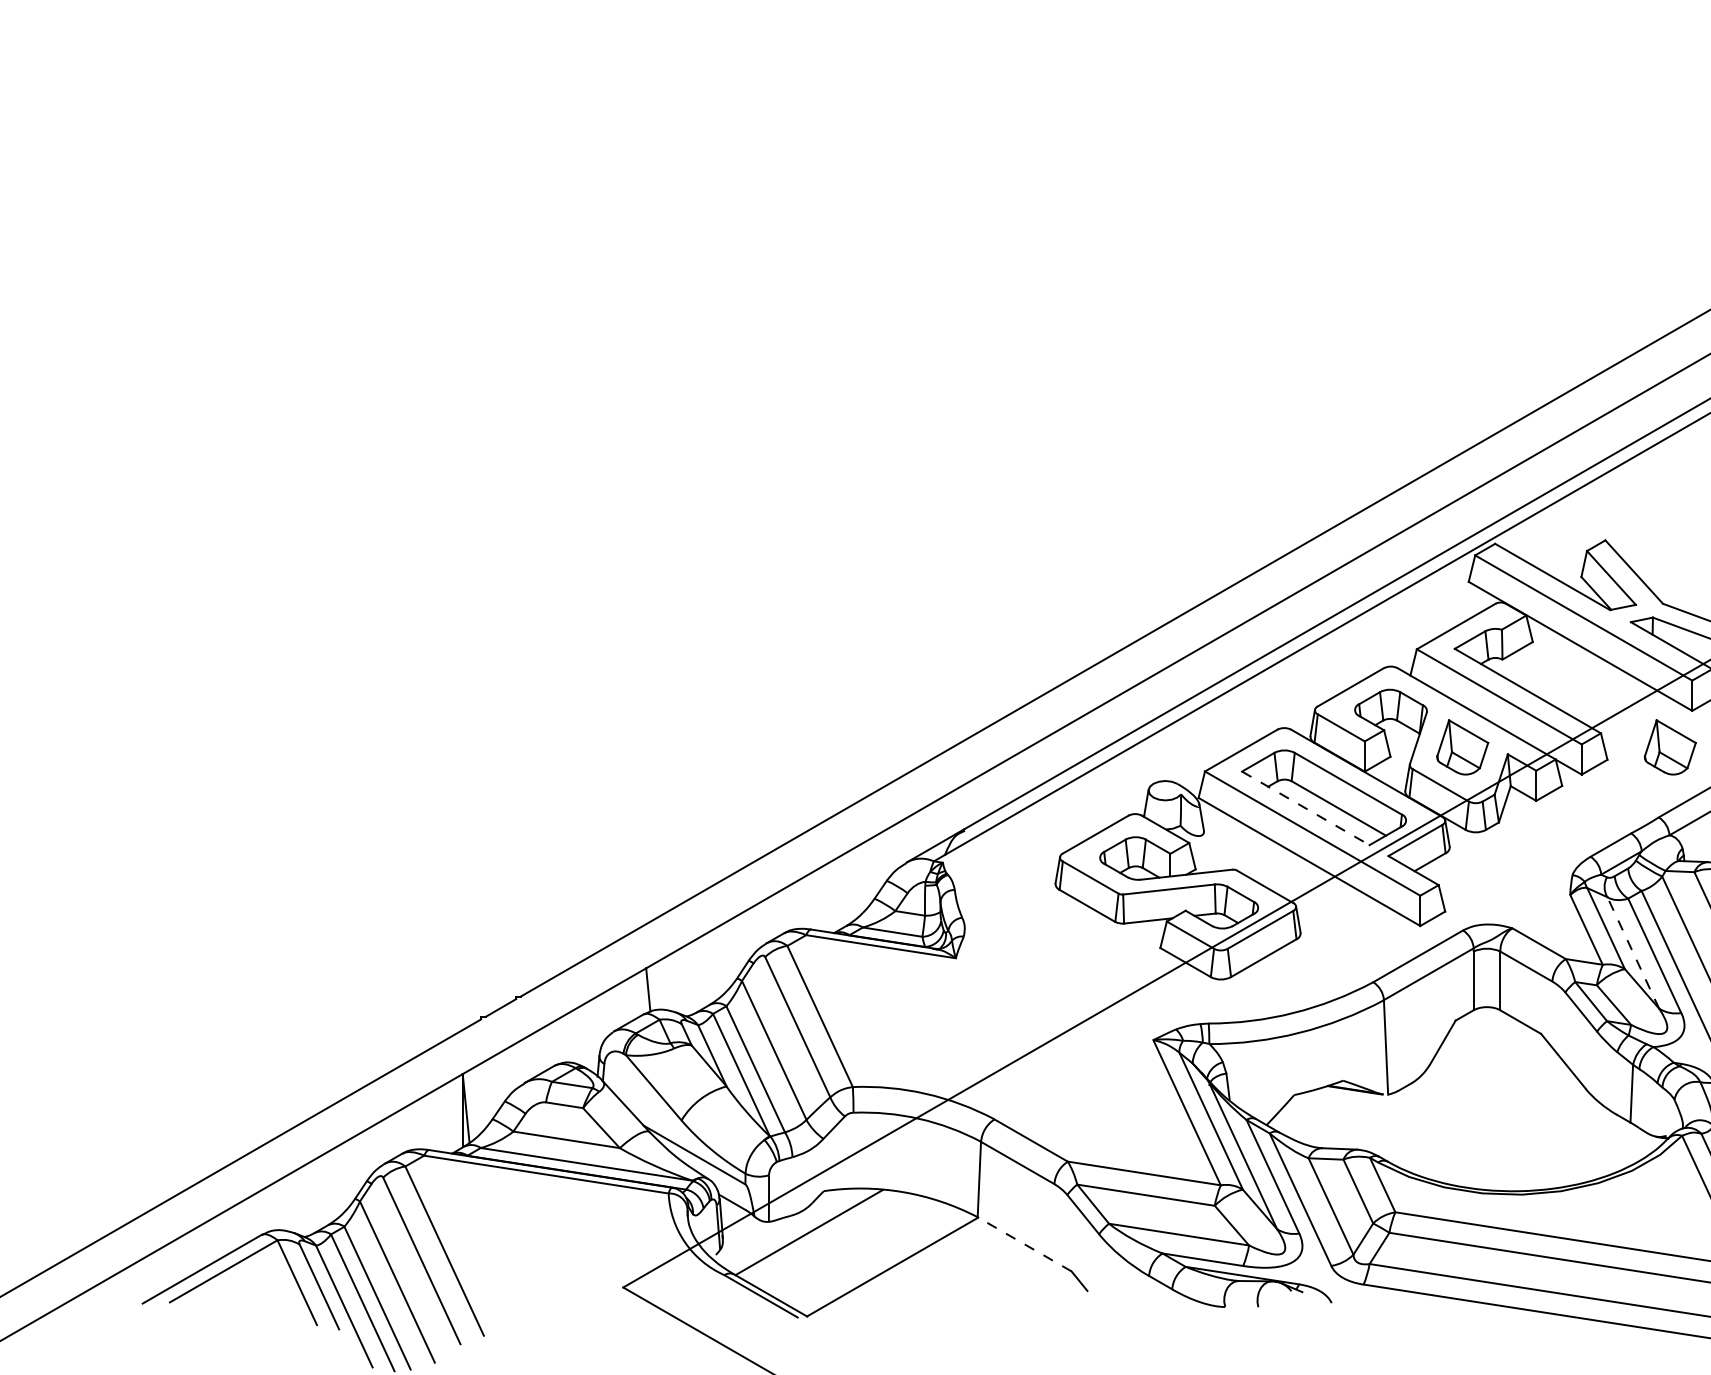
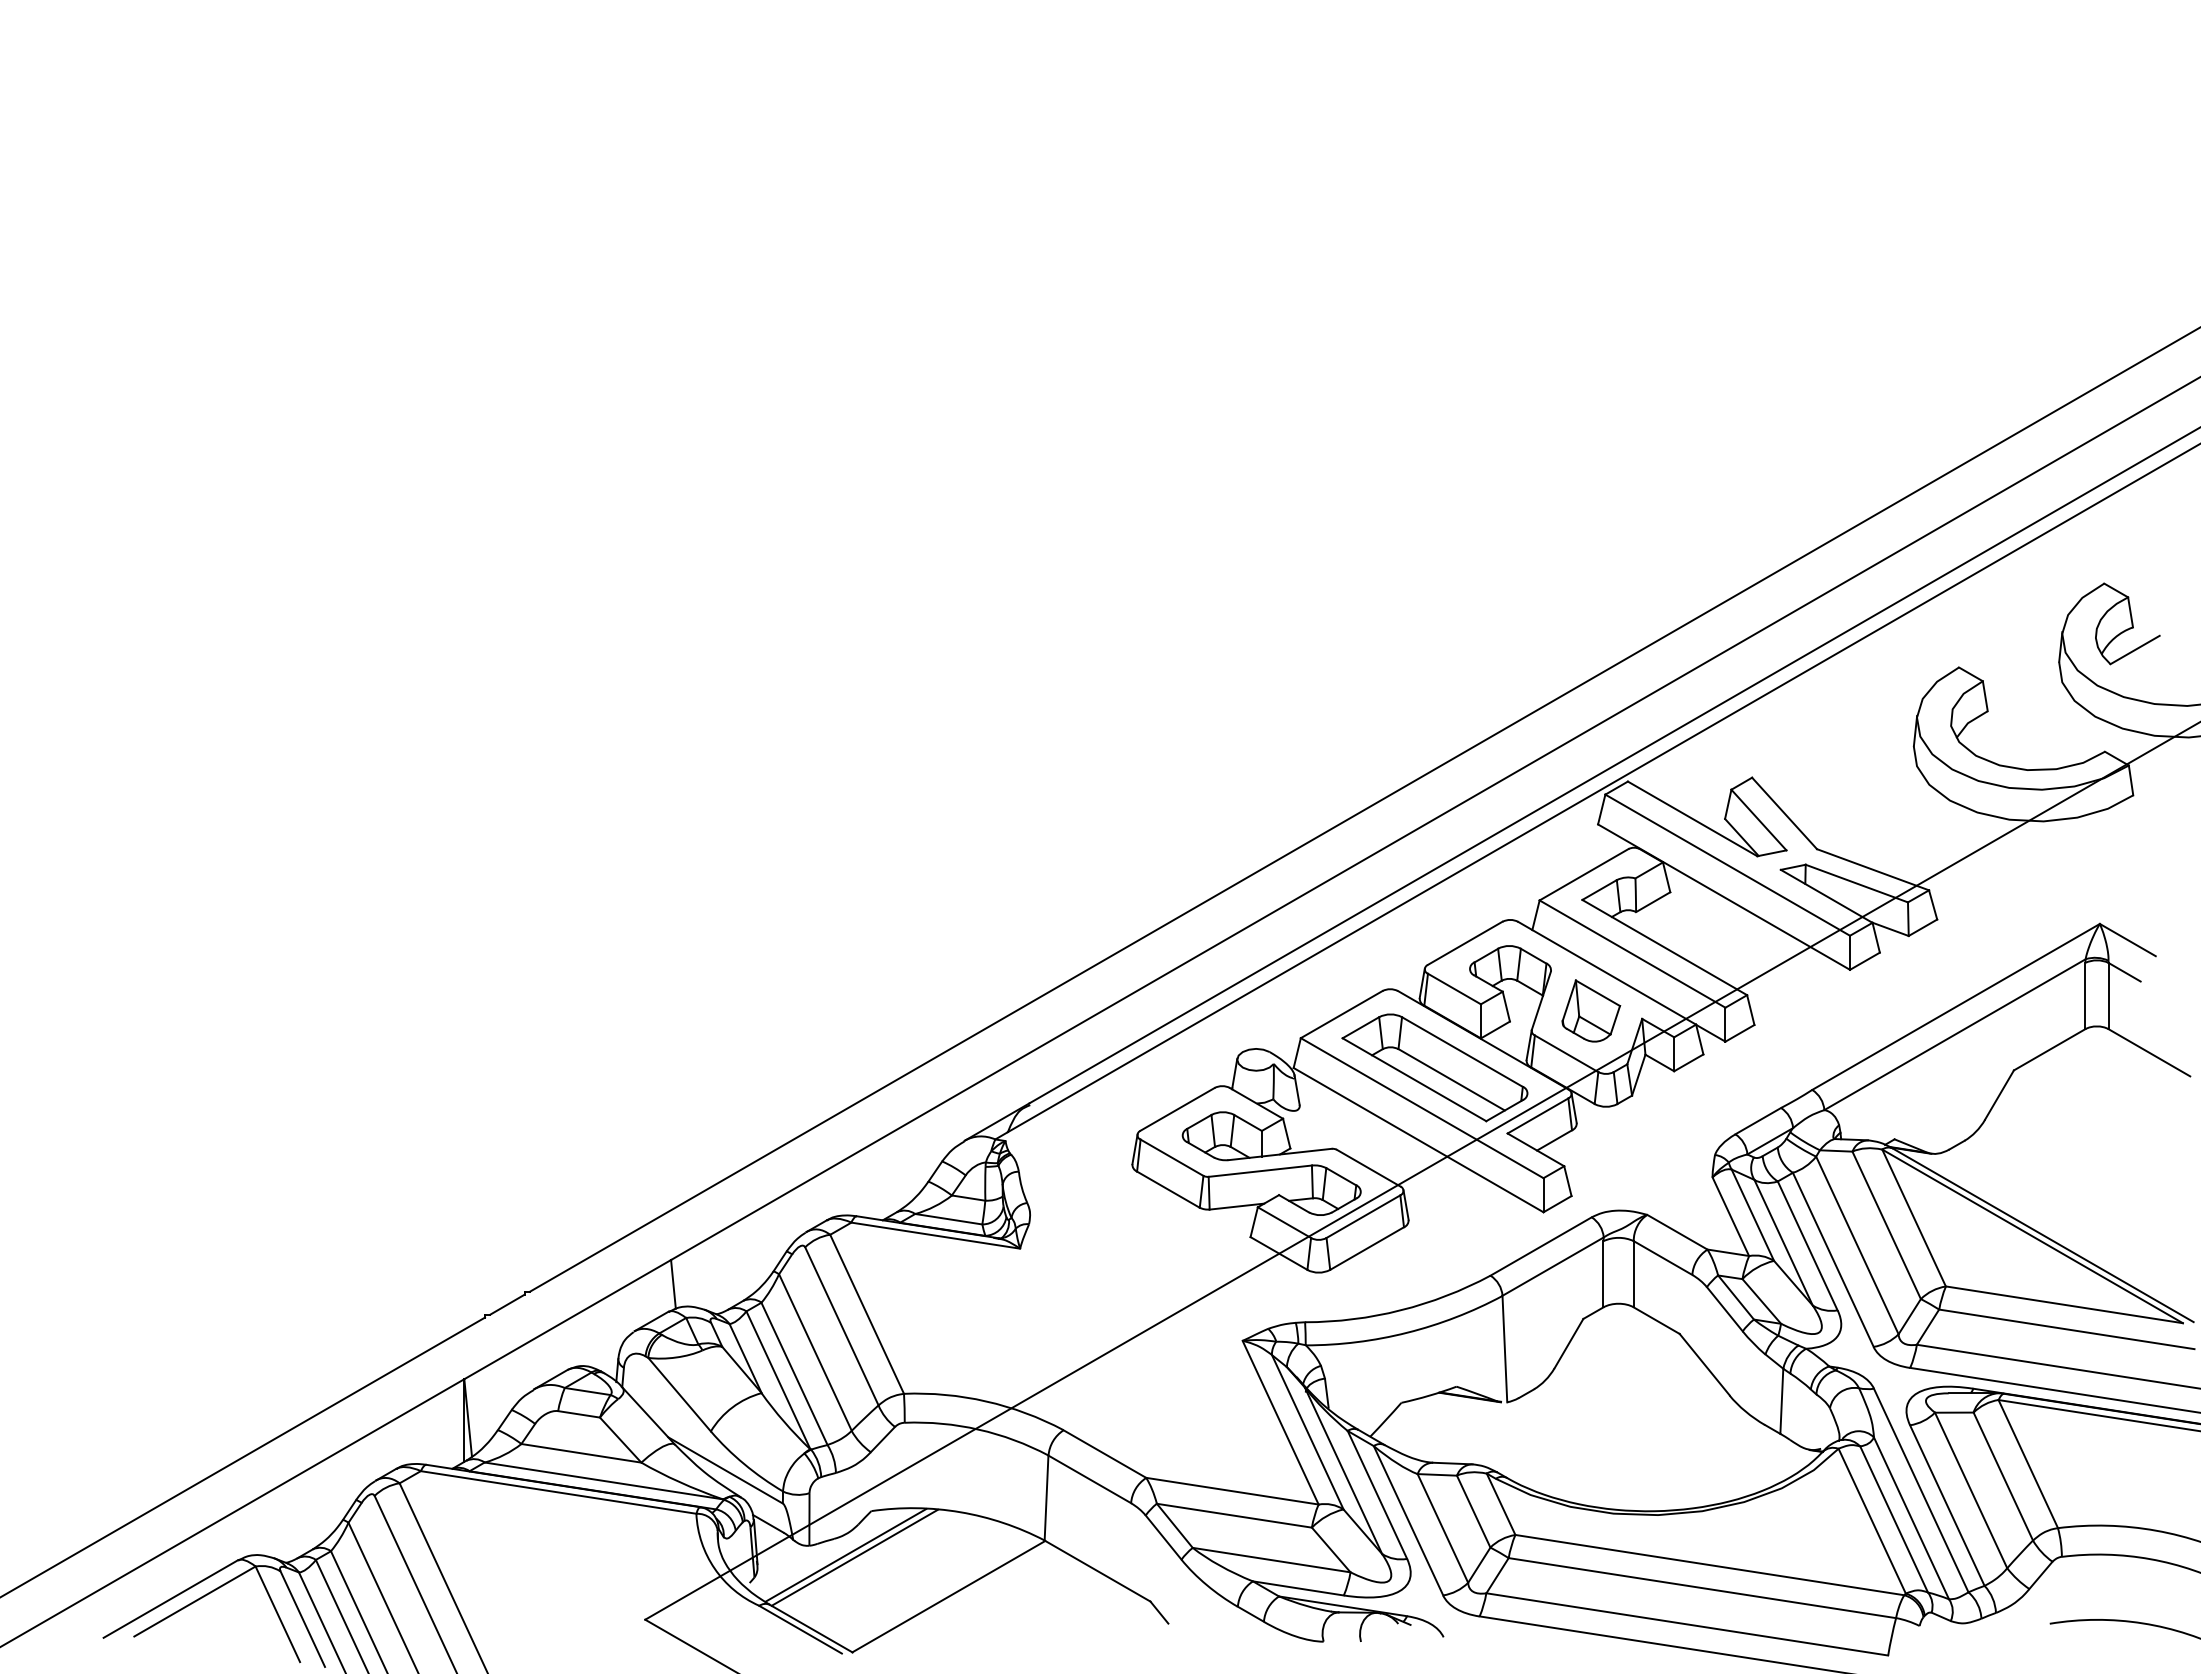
part: (1670, 746) -> (1825, 1010), removed
line: (1305, 808) -> (1414, 1079), dashed -> solid
line: (1633, 952) -> (1783, 1242), dashed -> solid
line: (800, 1230) -> (845, 1555), added
line: (1024, 1243) -> (1097, 1570), dashed -> solid

